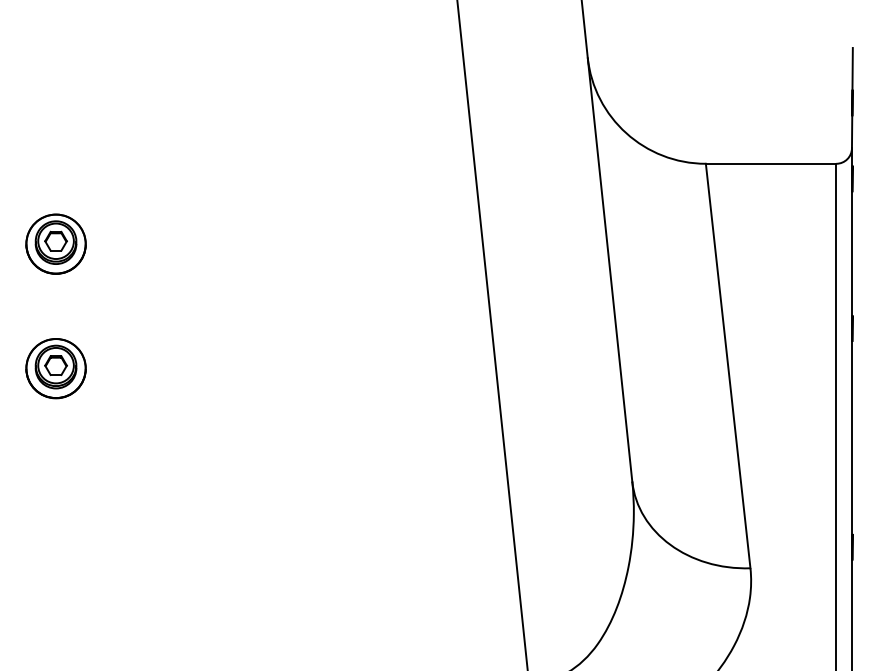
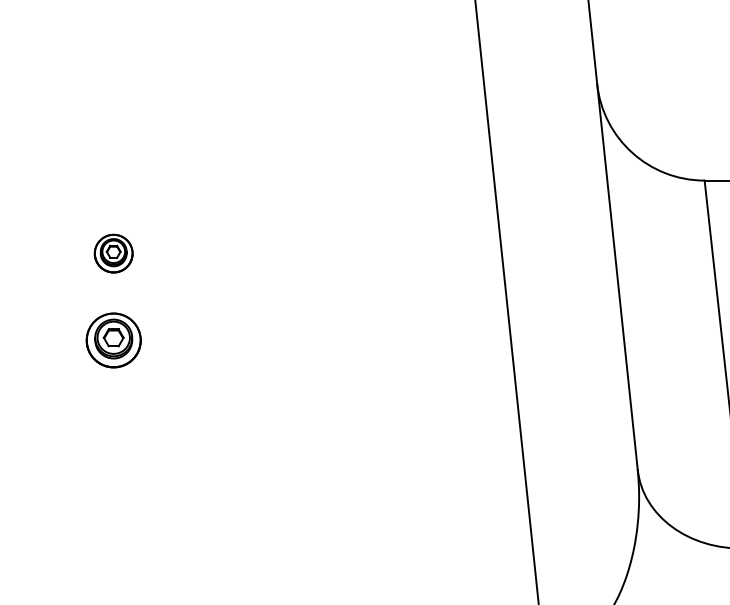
part: (55, 243) -> (113, 253), size x0.7
part: (55, 368) -> (113, 340), moved

